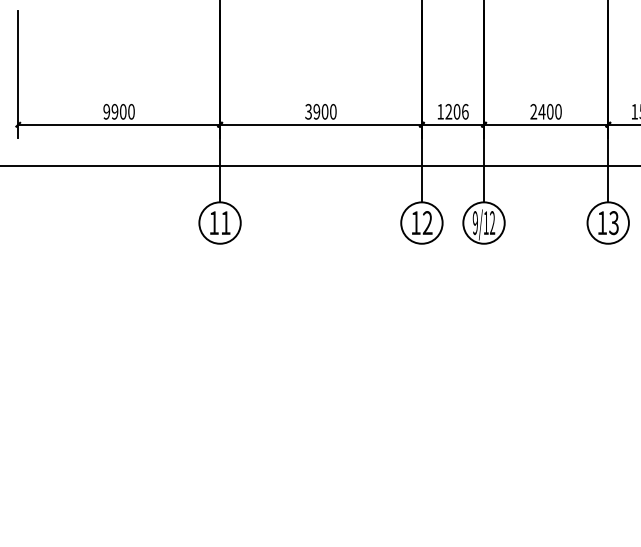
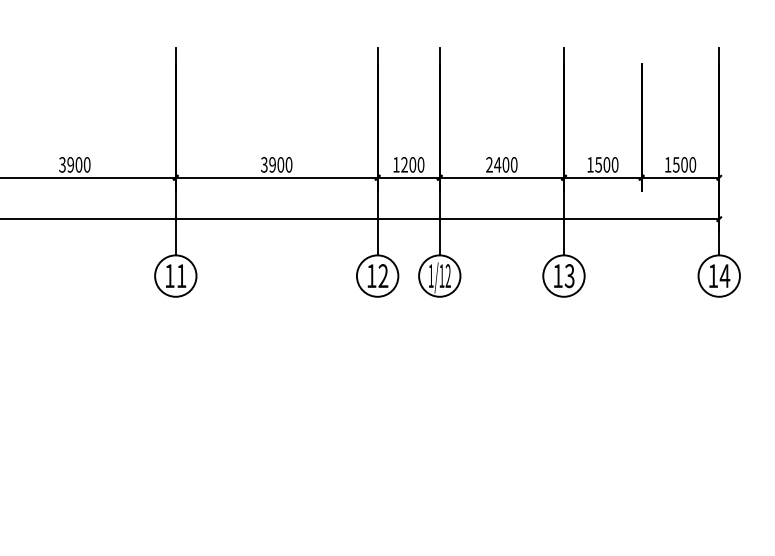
text: (106, 111) -> (62, 164), 9900 -> 3900
text: (464, 111) -> (420, 164), 1206 -> 1200
text: (474, 223) -> (430, 276), 9/12 -> 1/12

